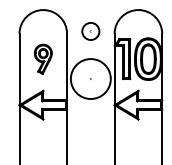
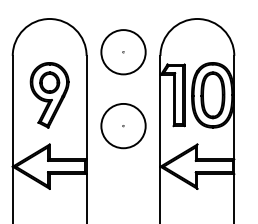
circle: (90, 31) -> (122, 52), size x1.67
part: (43, 59) -> (50, 95), size x1.43
circle: (90, 78) -> (122, 125), size x0.71

